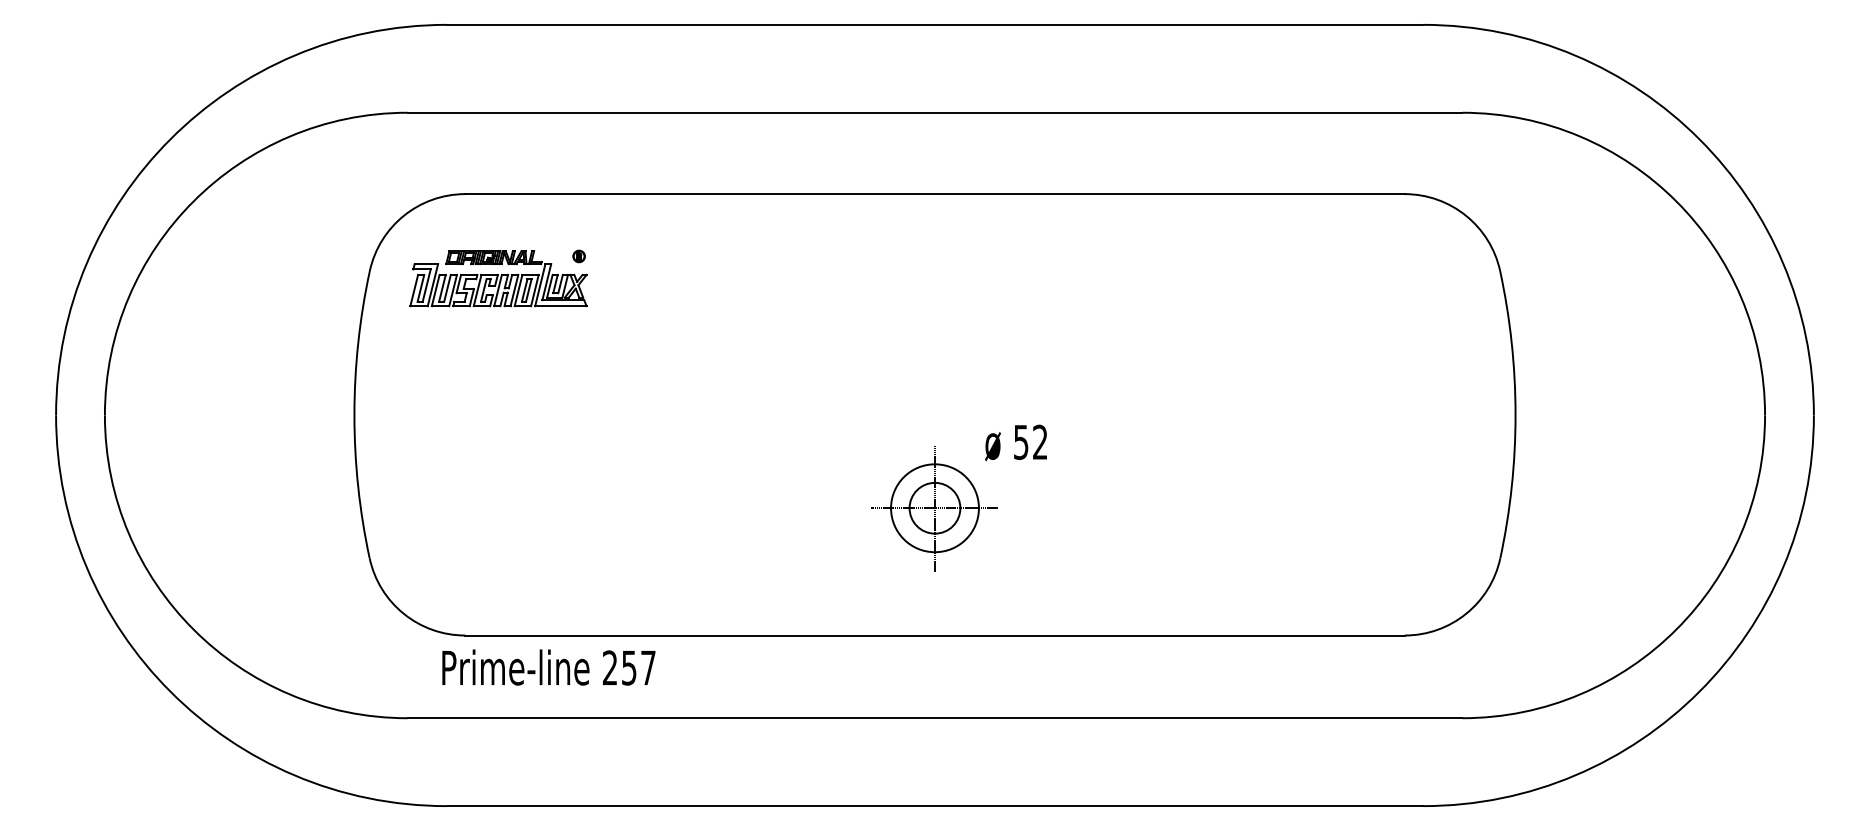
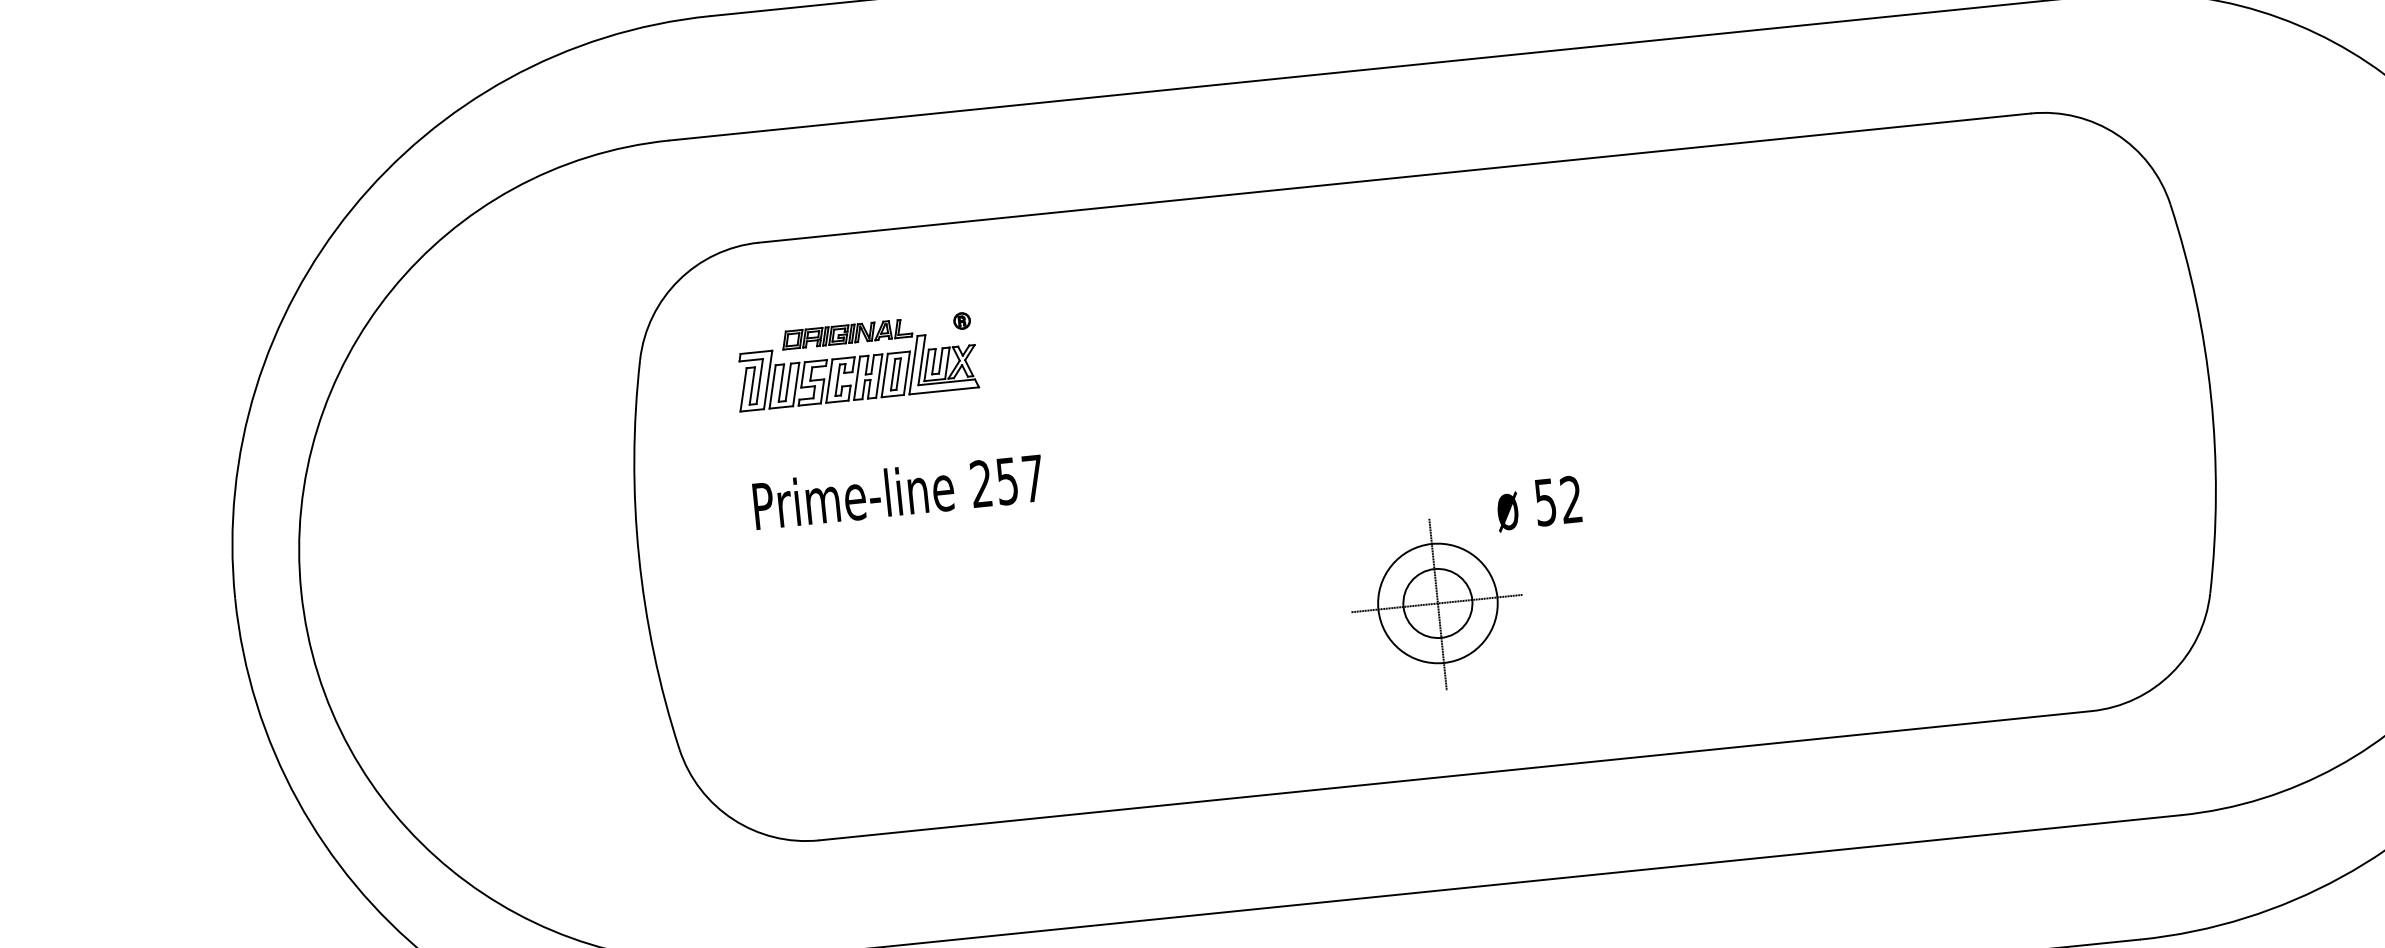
part: (498, 278) -> (855, 361), moved
text: (548, 667) -> (897, 491), moved

